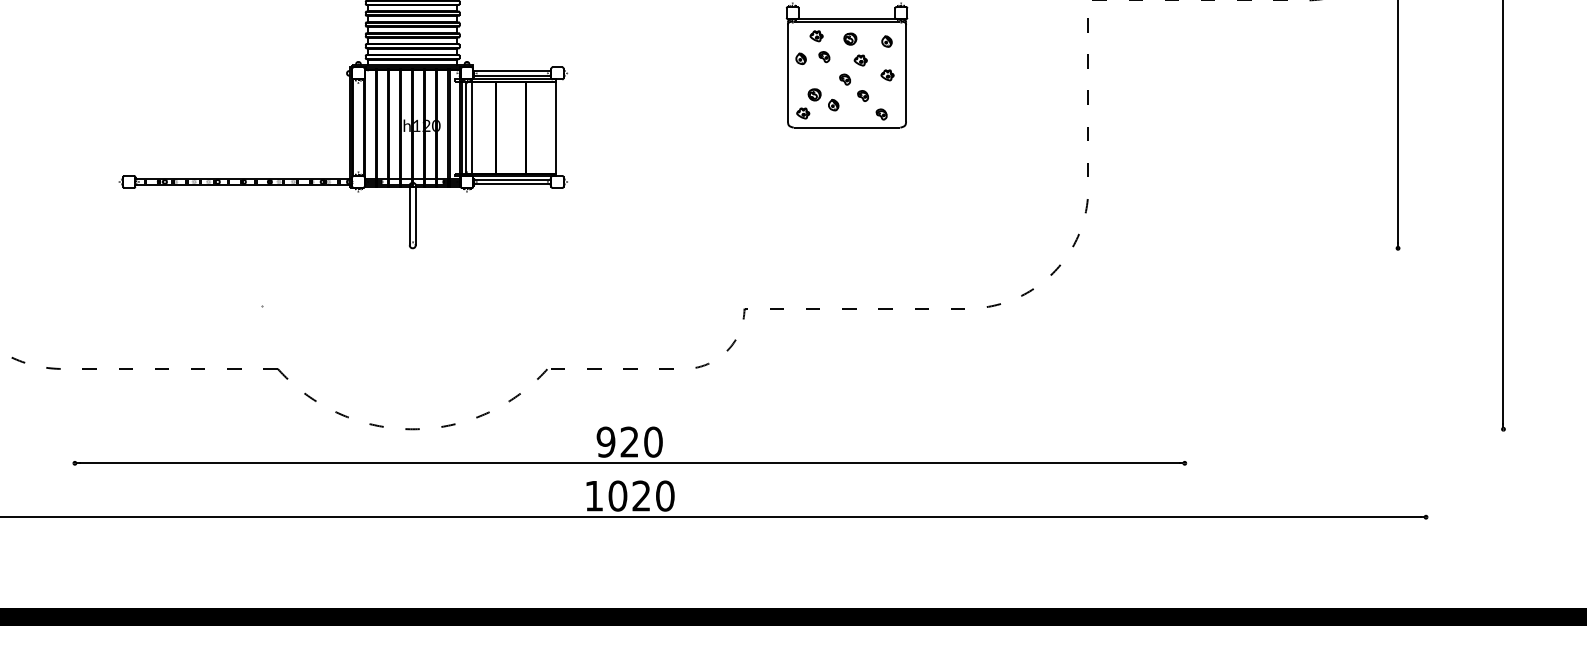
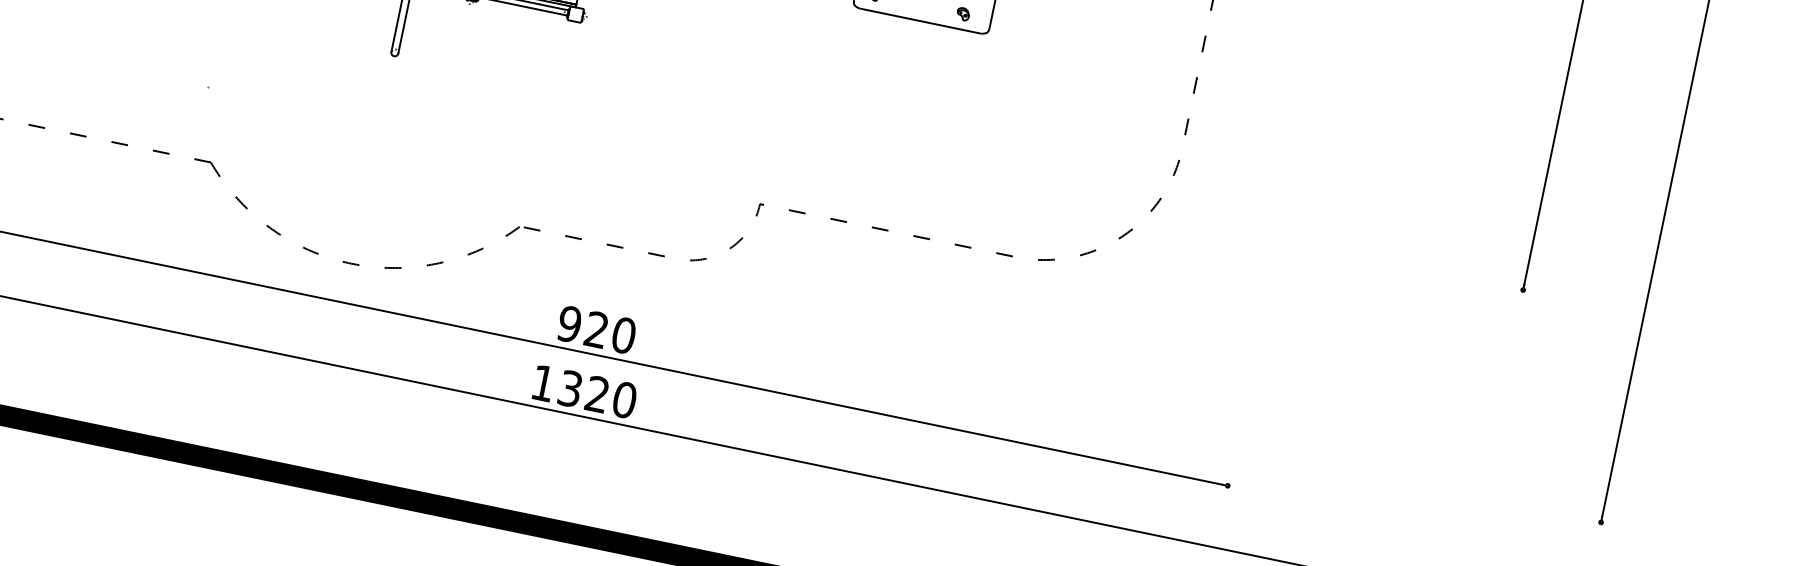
text: (617, 495) -> (570, 388), 1020 -> 1320

